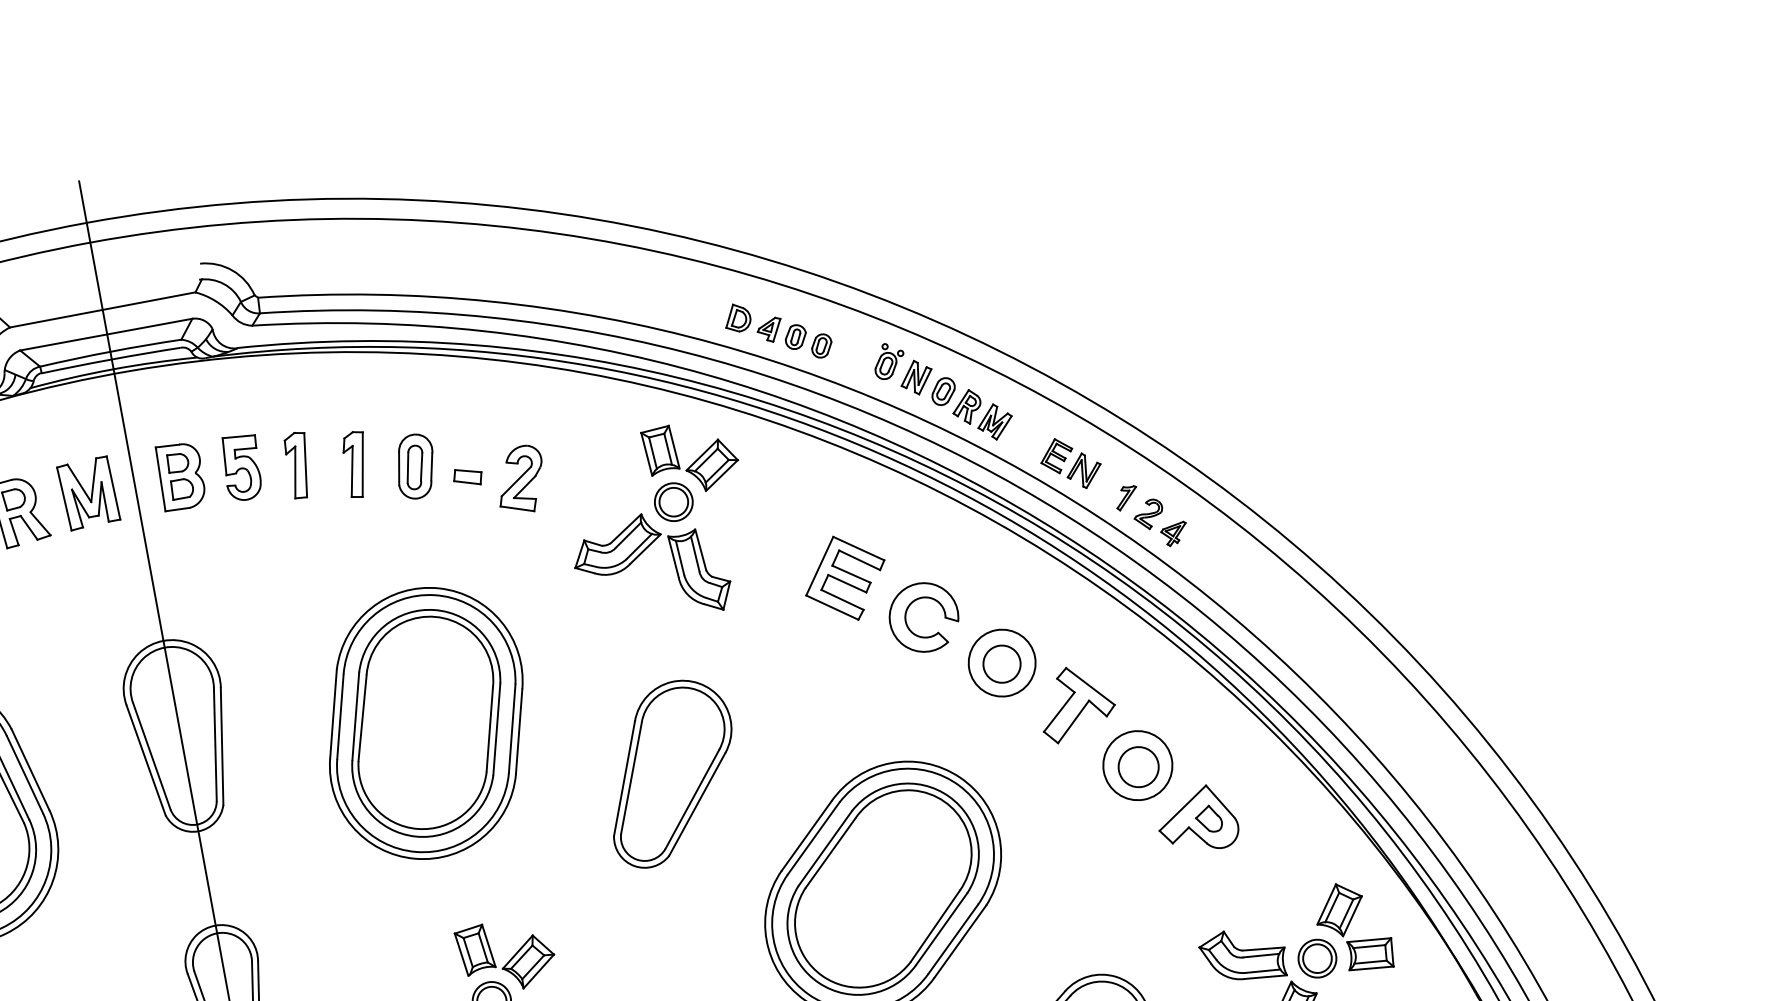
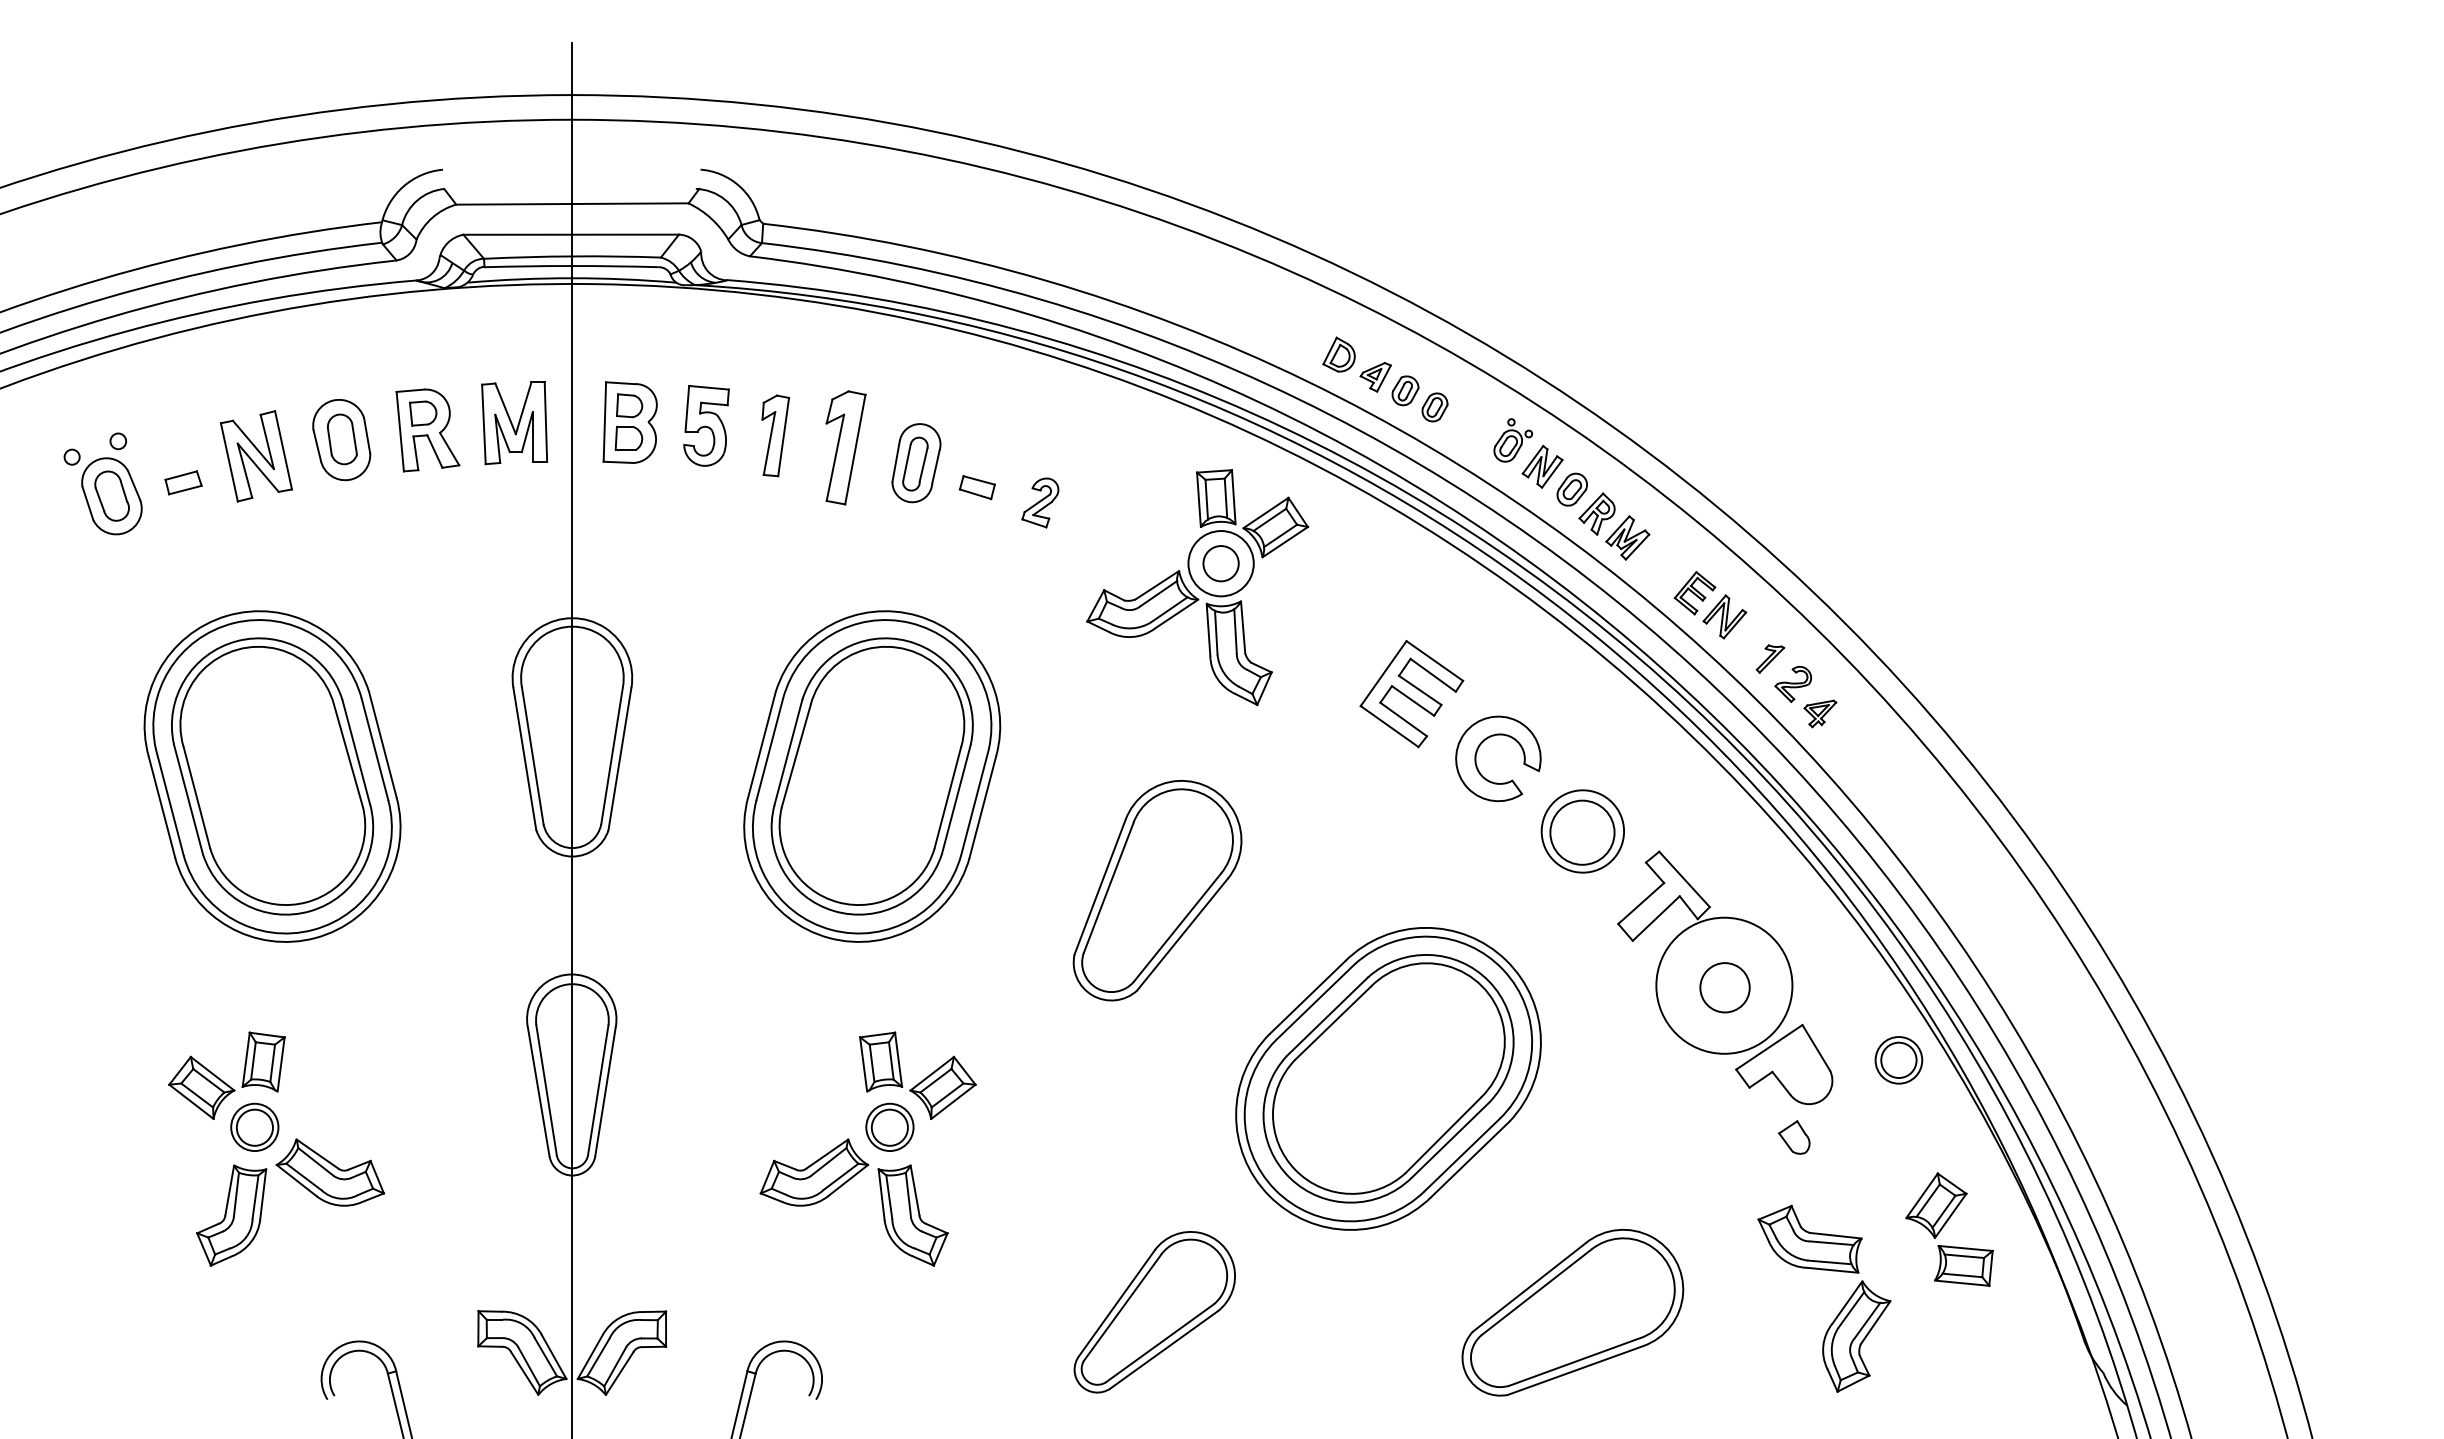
part: (357, 464) -> (846, 447), size x1.4
part: (520, 479) -> (1040, 502), size x0.6
circle: (673, 502) -> (1220, 563), size x1.4
circle: (1002, 663) -> (1582, 832), size x1.4
circle: (1137, 765) -> (1723, 985), size x1.6
part: (1208, 819) -> (1794, 1137), moved
part: (1317, 958) -> (1898, 1060), moved

